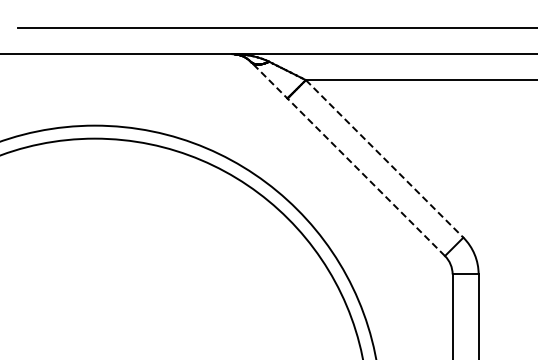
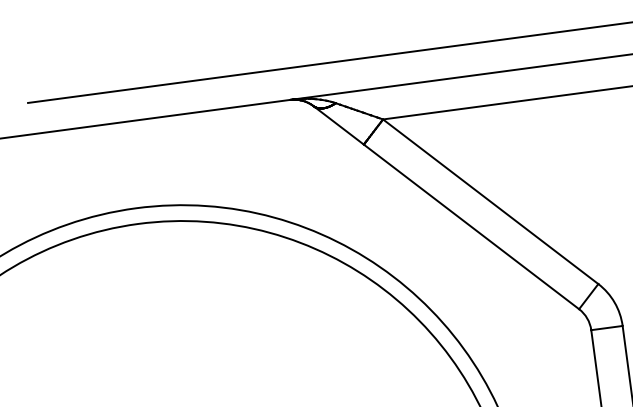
line: (347, 158) -> (445, 207), dashed -> solid
line: (385, 159) -> (491, 202), dashed -> solid

